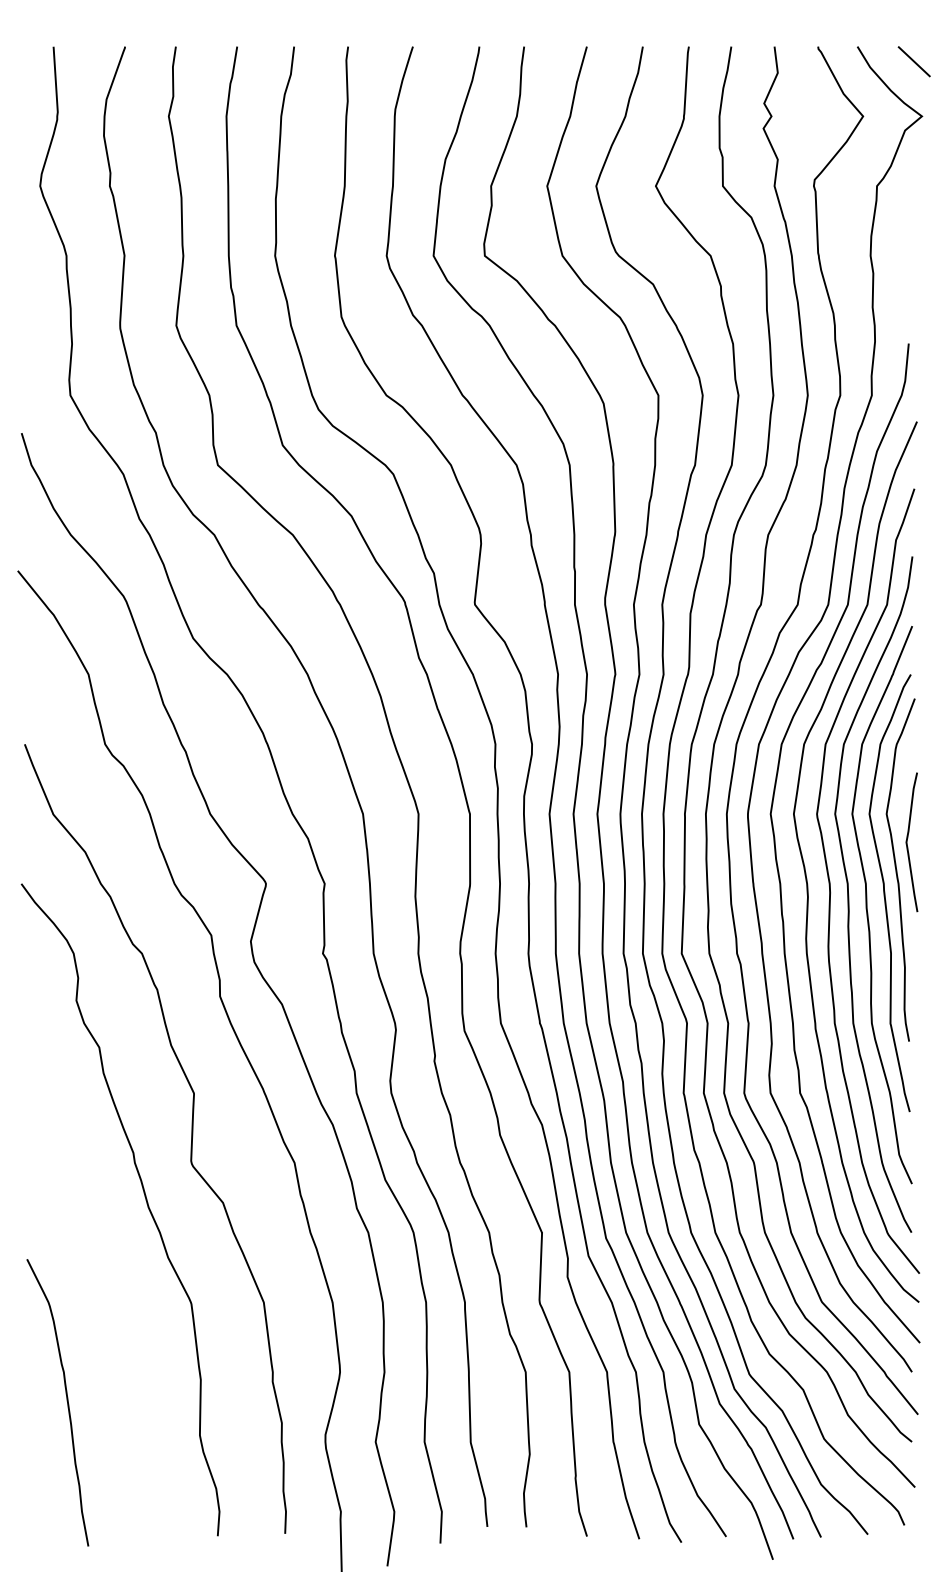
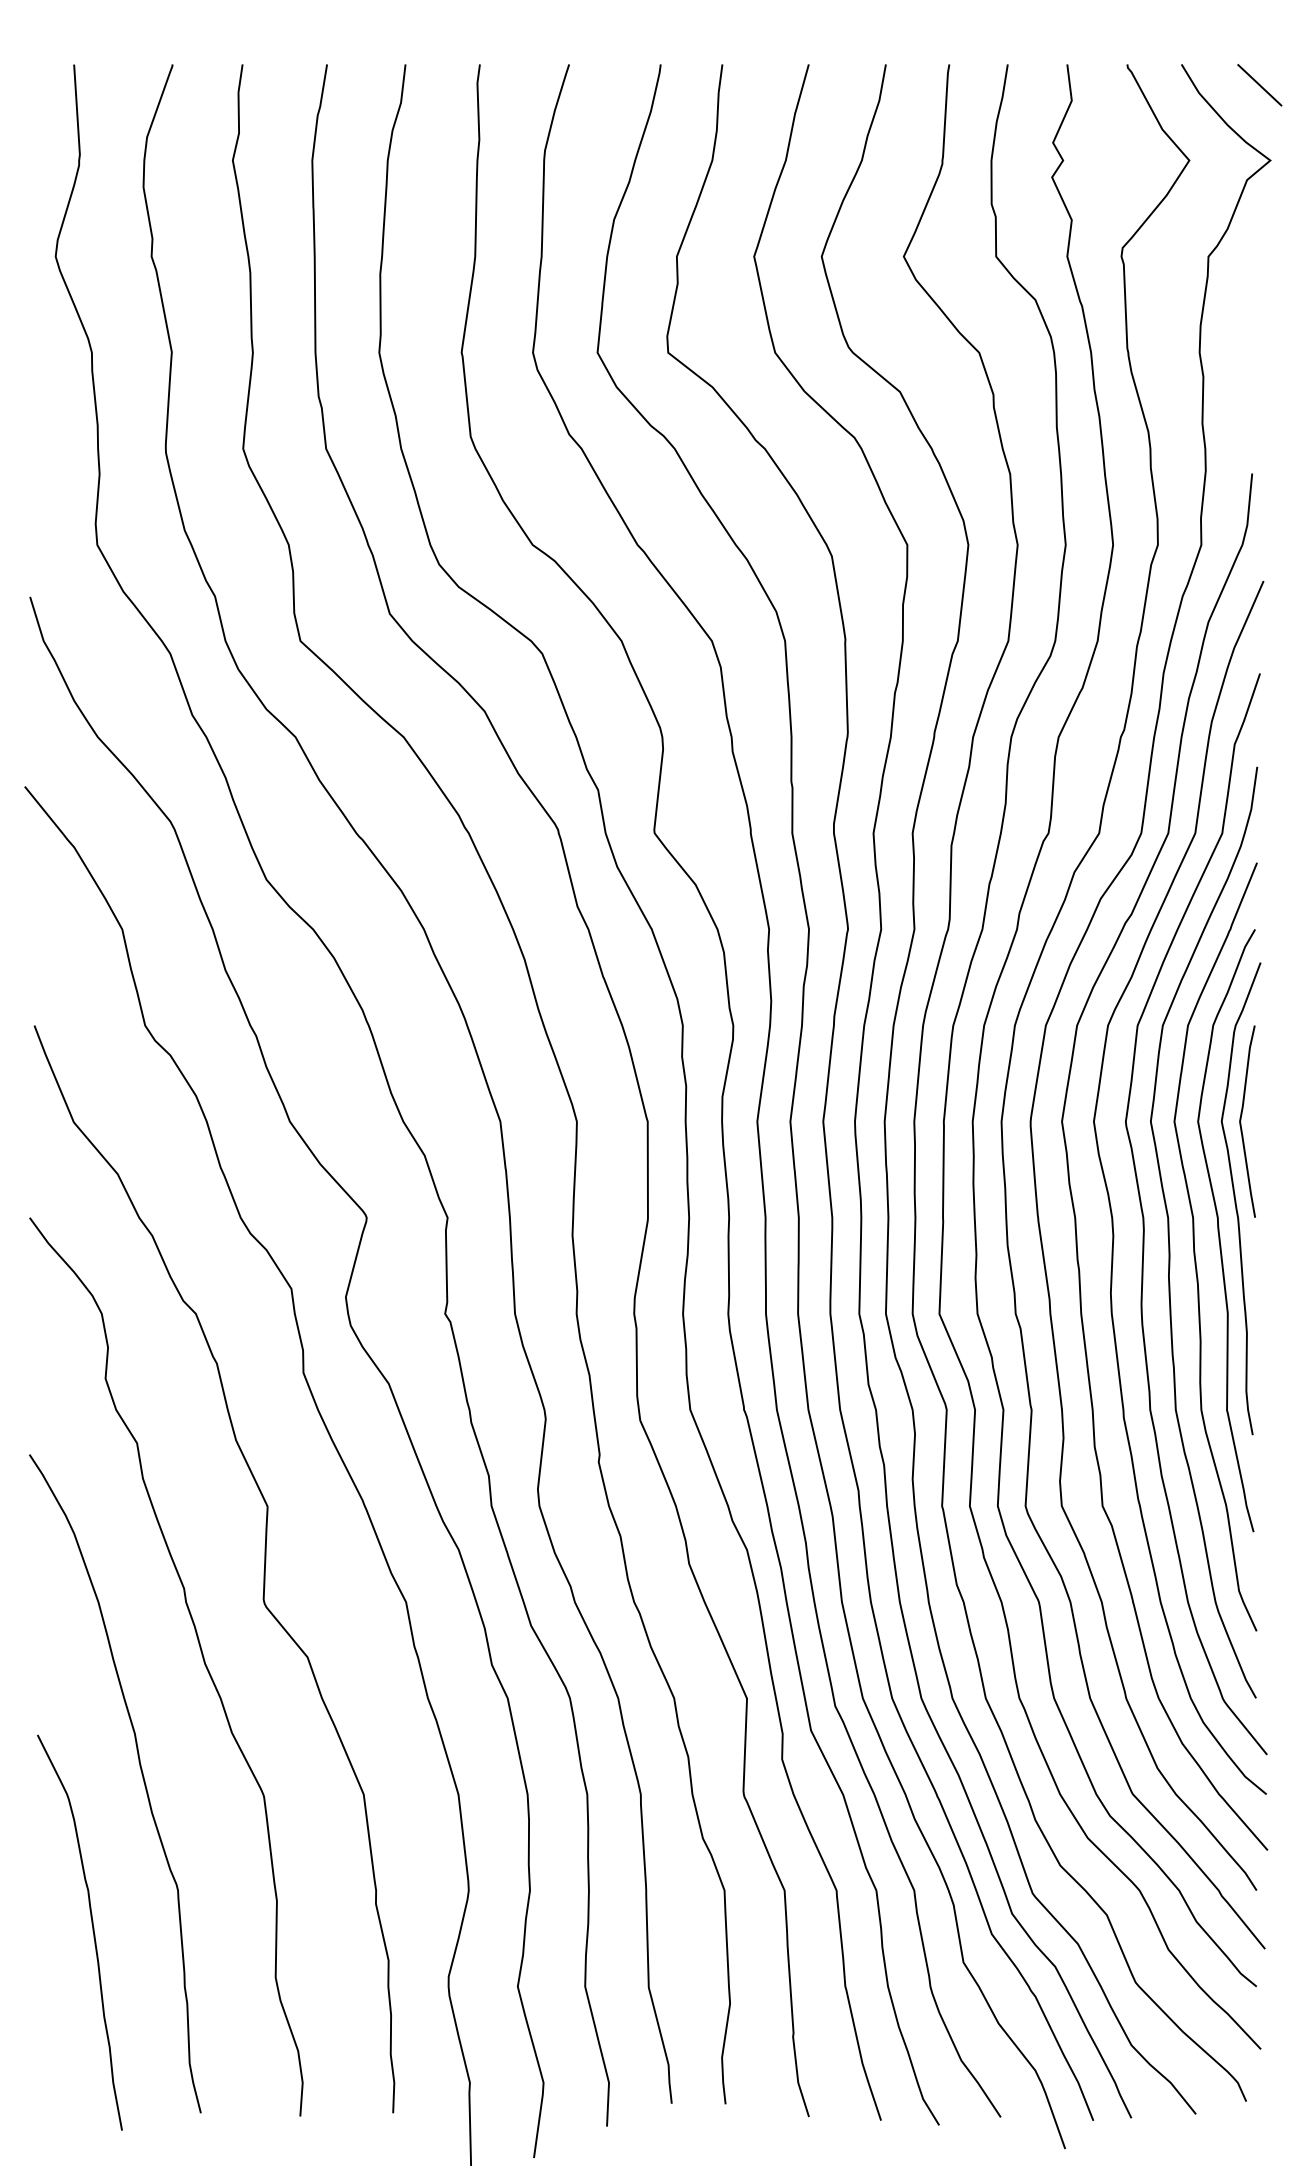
curve: (907, 841) -> (1241, 1120), moved
curve: (103, 1290) -> (142, 1778), added

